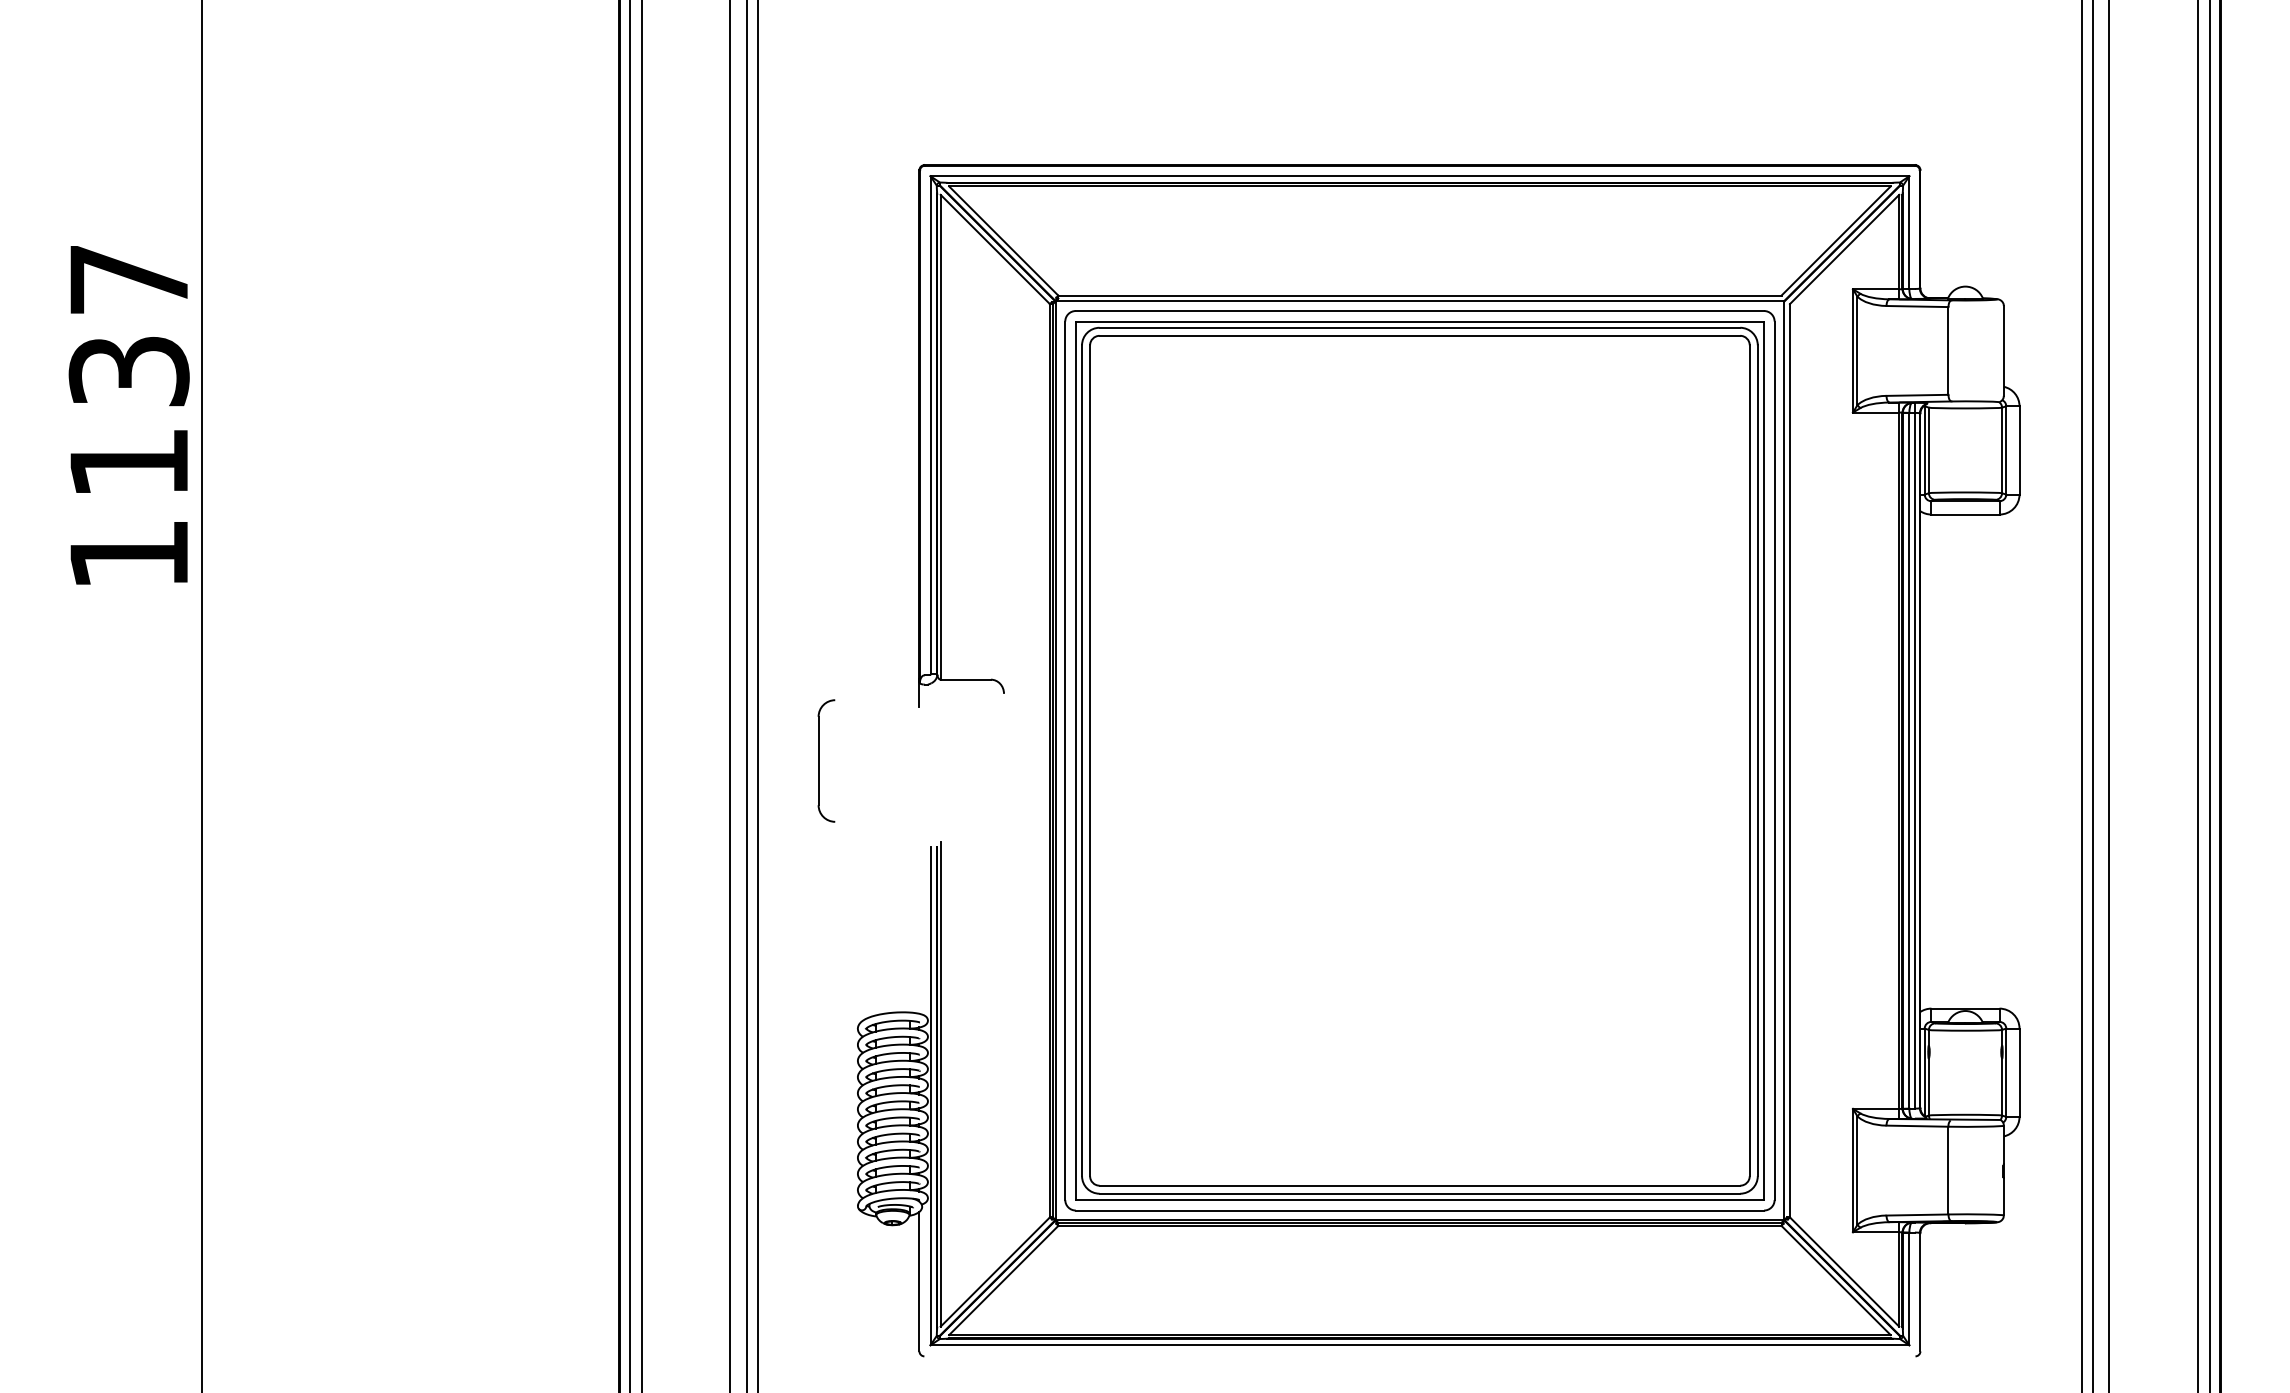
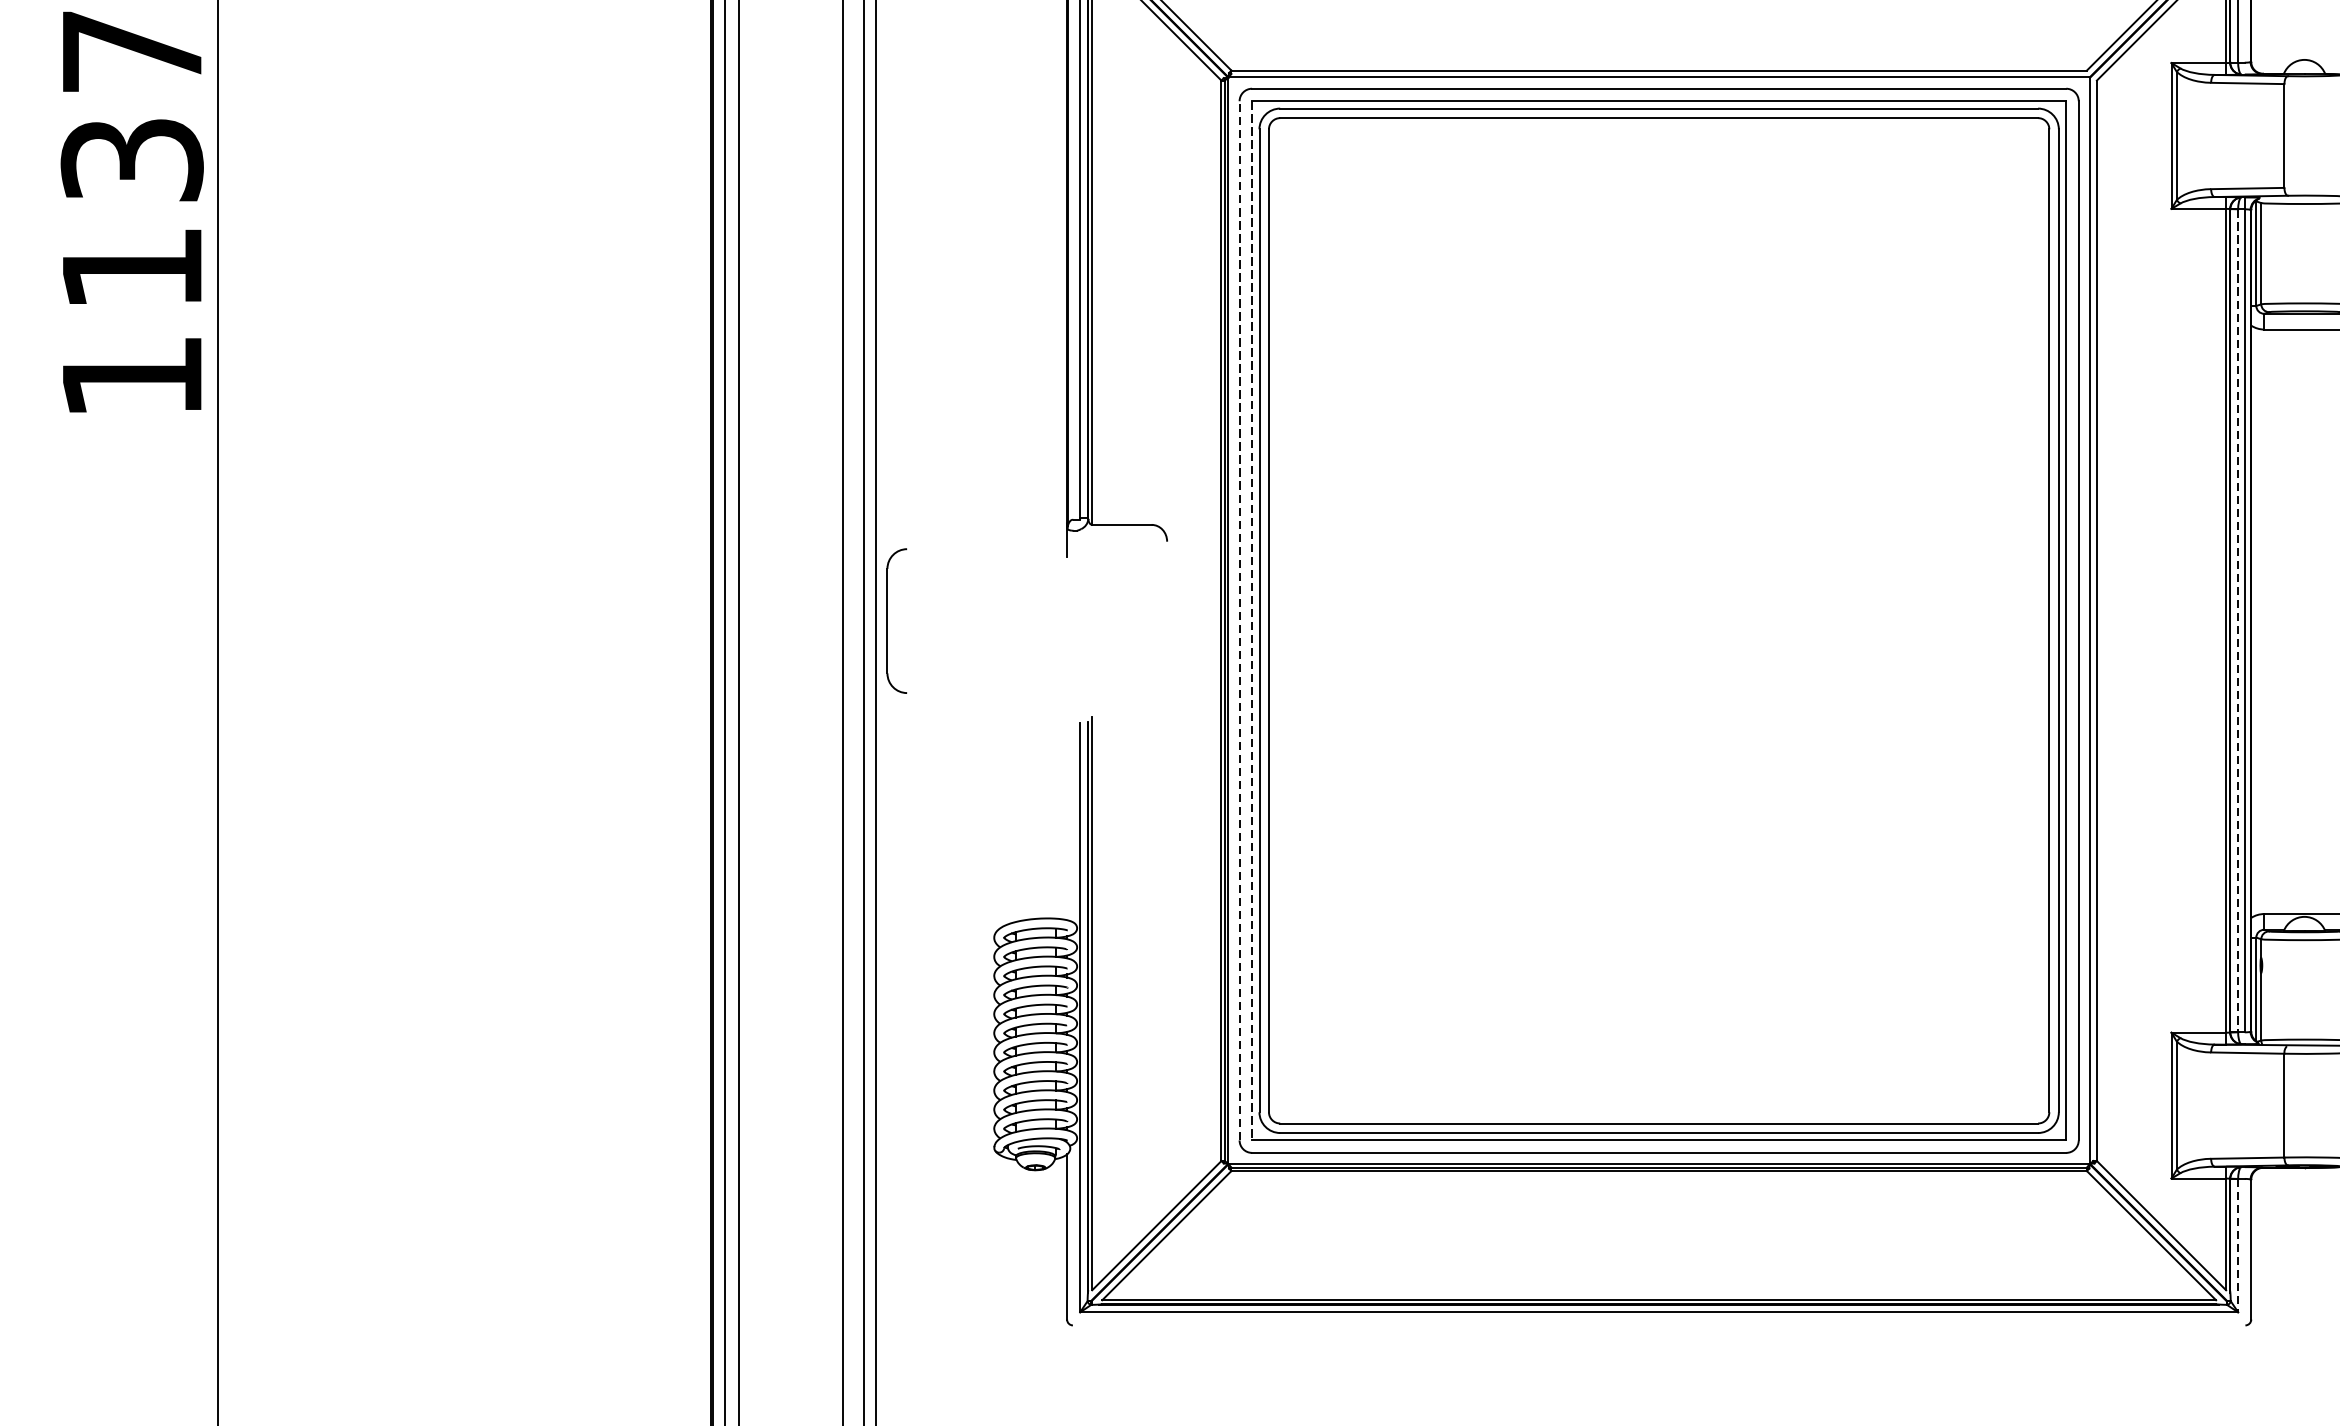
part: (819, 760) -> (888, 620), moved
line: (1065, 760) -> (1239, 620), solid -> dashed
line: (1909, 760) -> (2238, 620), solid -> dashed
line: (1075, 761) -> (1251, 621), solid -> dashed
line: (1909, 1289) -> (2238, 1246), solid -> dashed

